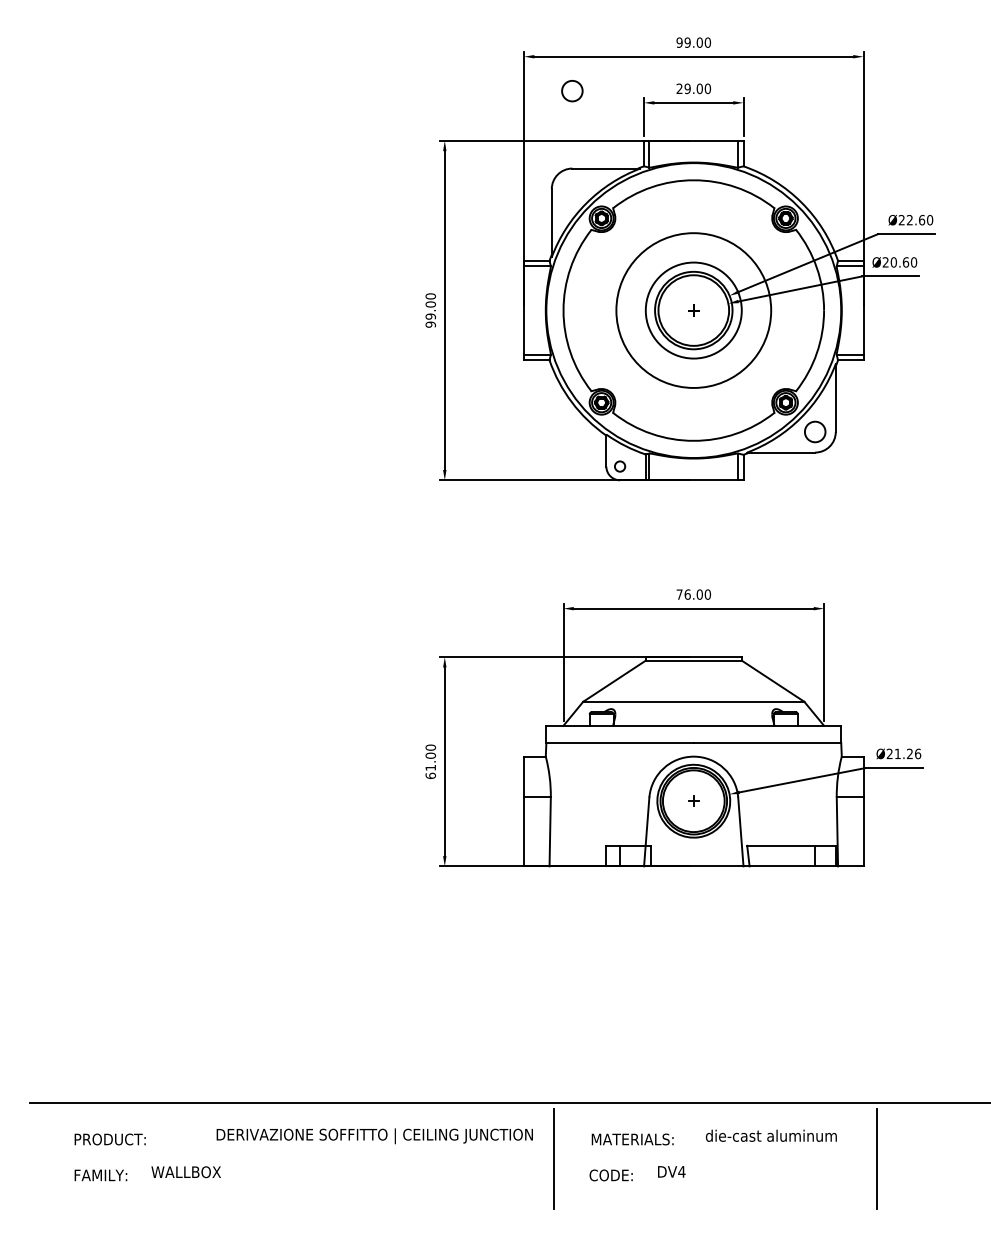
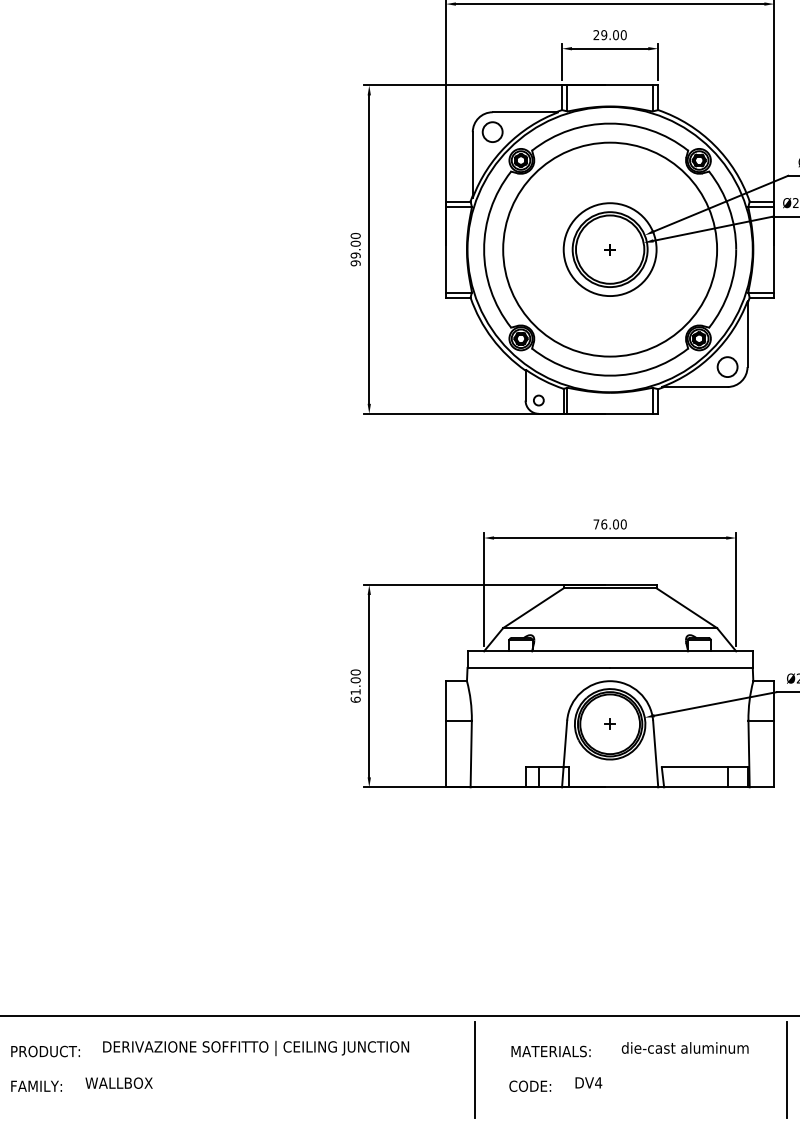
circle: (572, 91) -> (492, 132), moved
circle: (693, 310) -> (609, 249), size x1.43
text: (374, 1136) -> (255, 1048), moved

